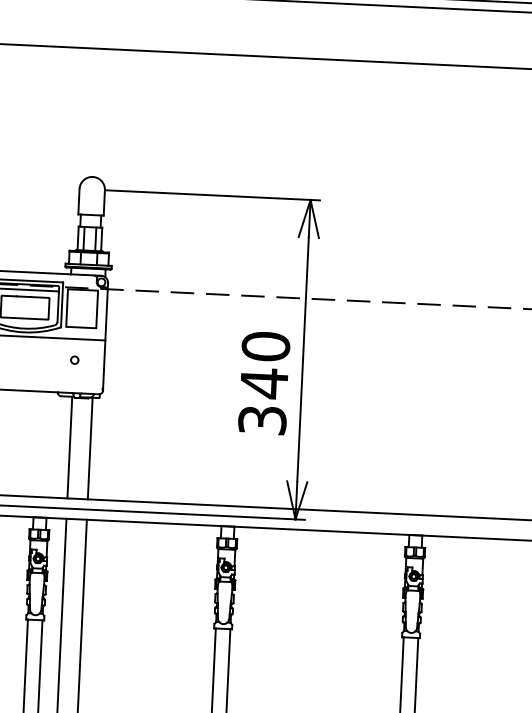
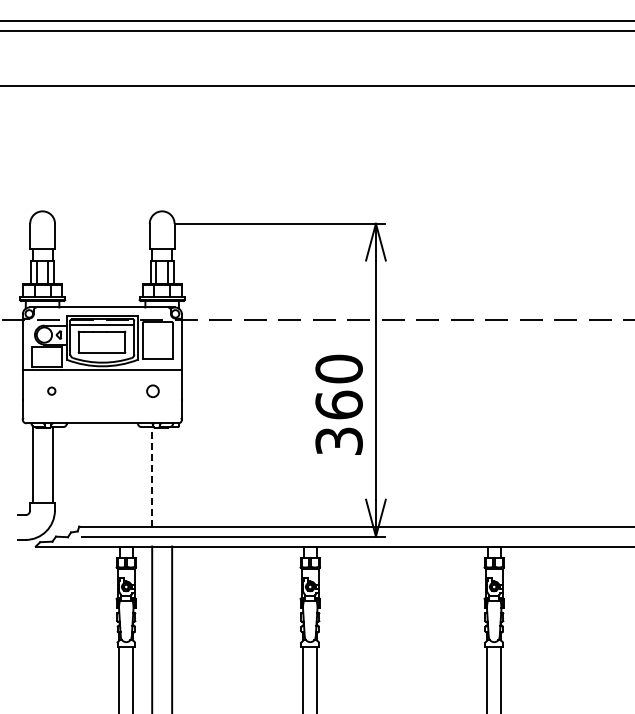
circle: (74, 359) -> (152, 390), size x1.6
text: (263, 383) -> (338, 405), 340 -> 360
line: (70, 447) -> (152, 476), solid -> dashed
line: (90, 448) -> (172, 476), removed

